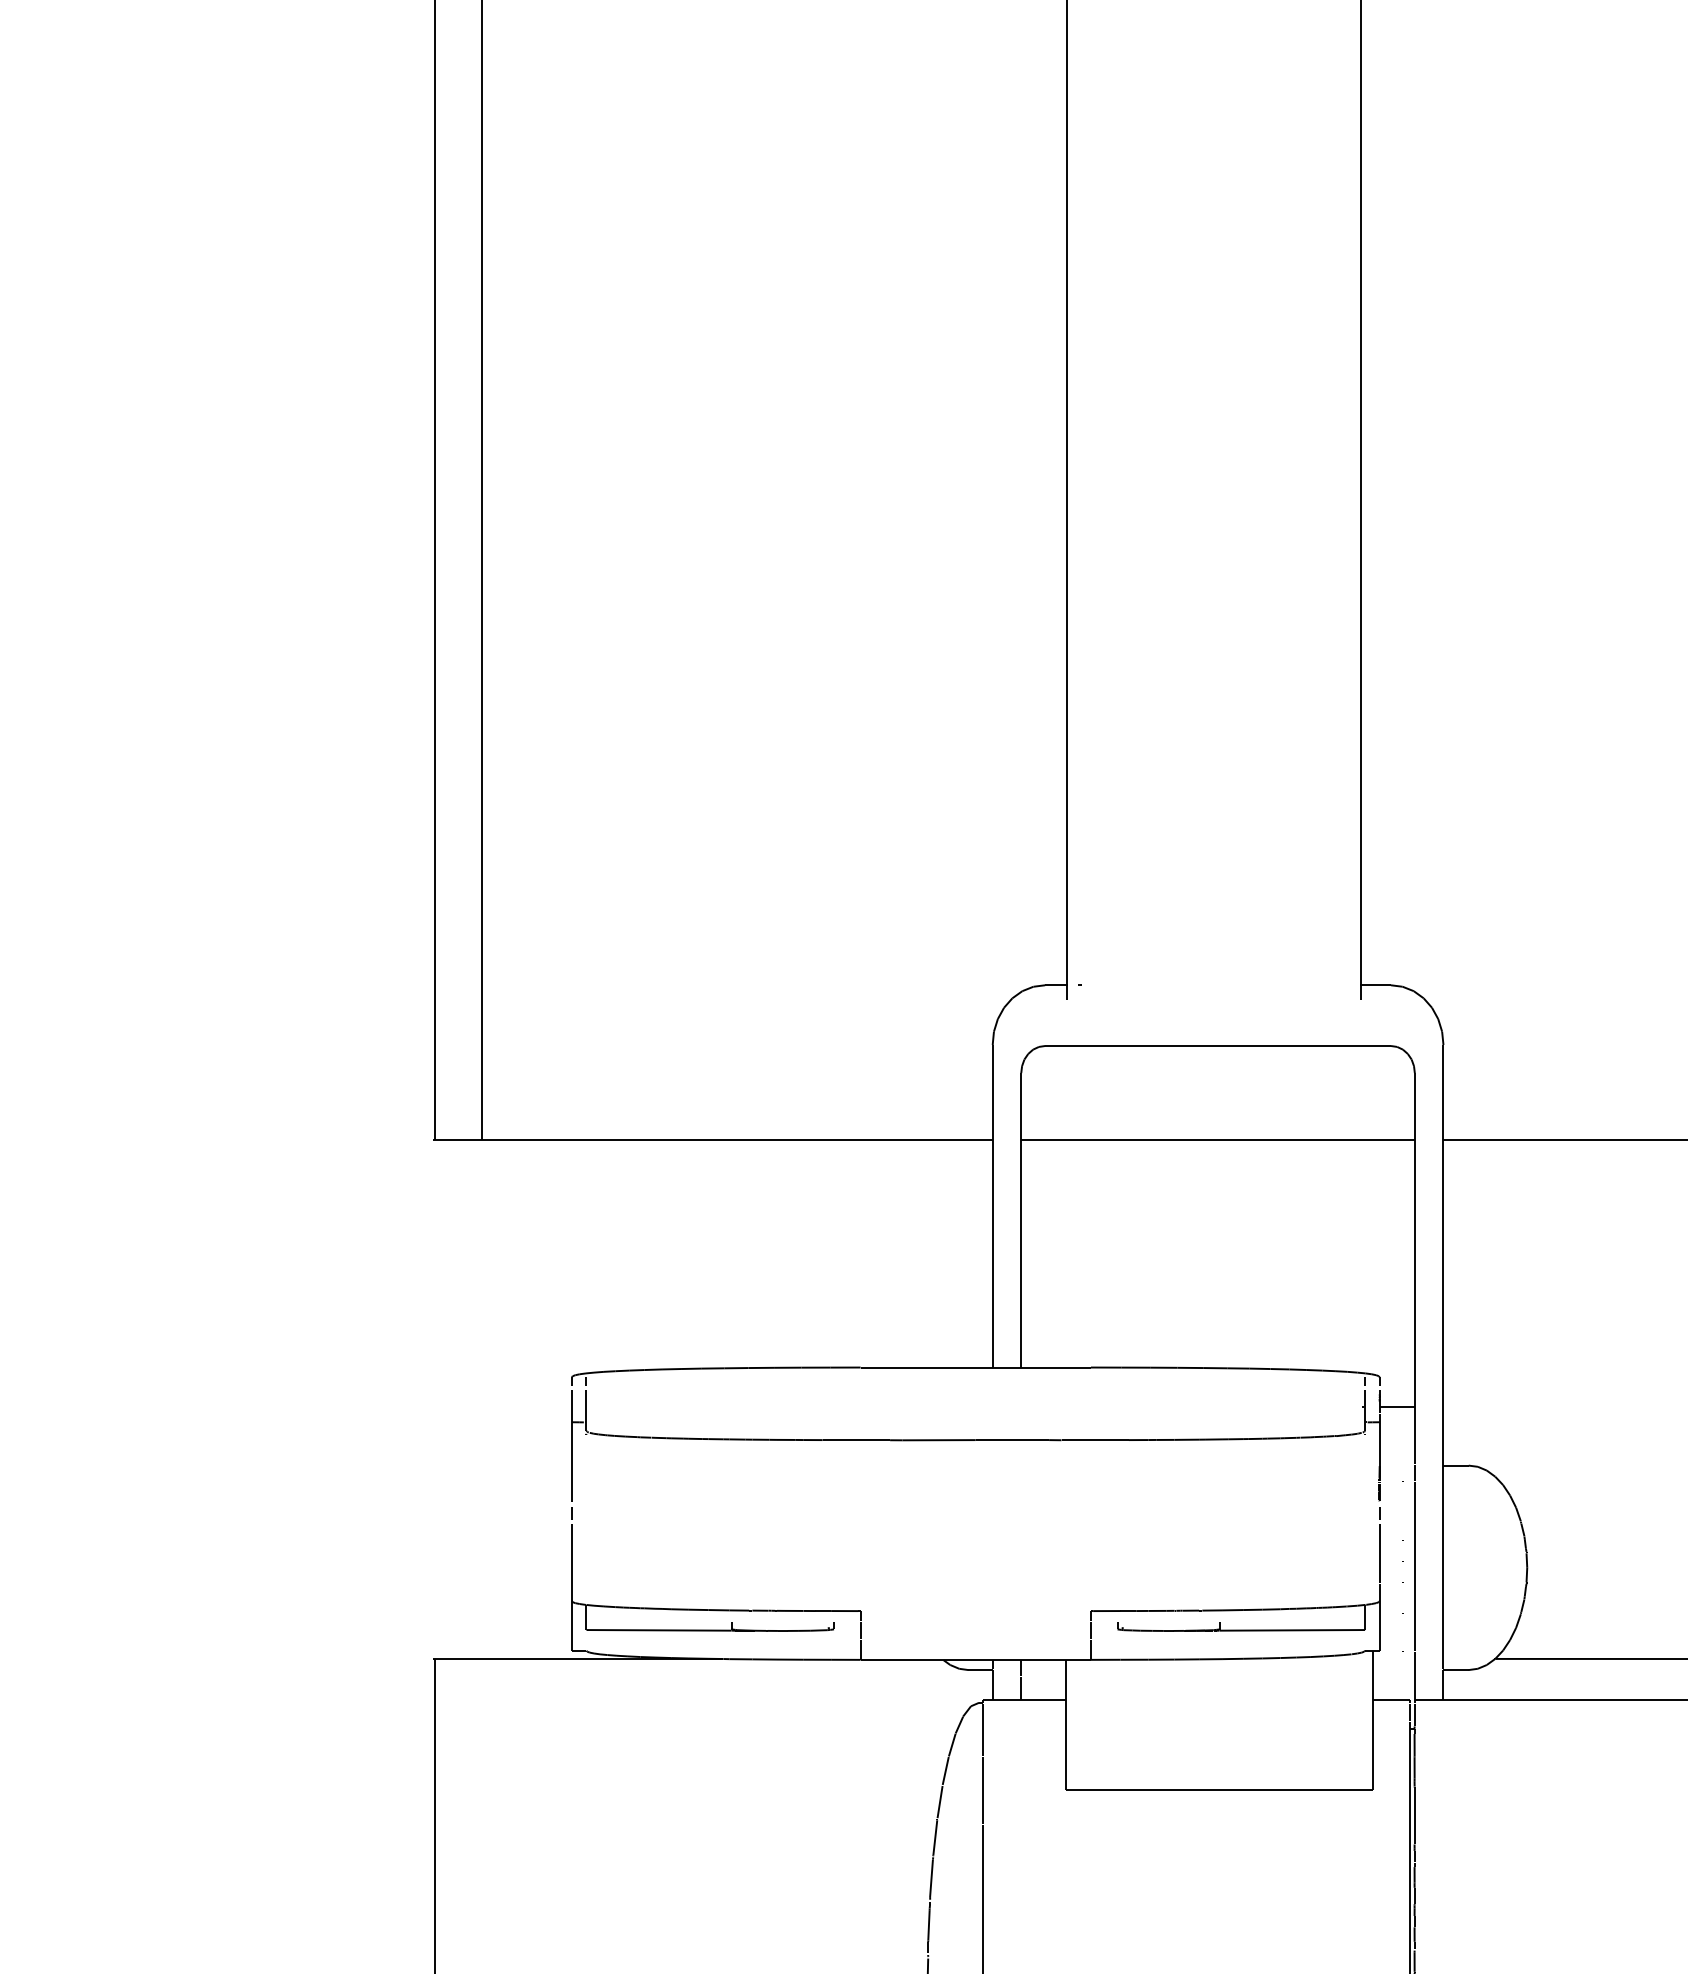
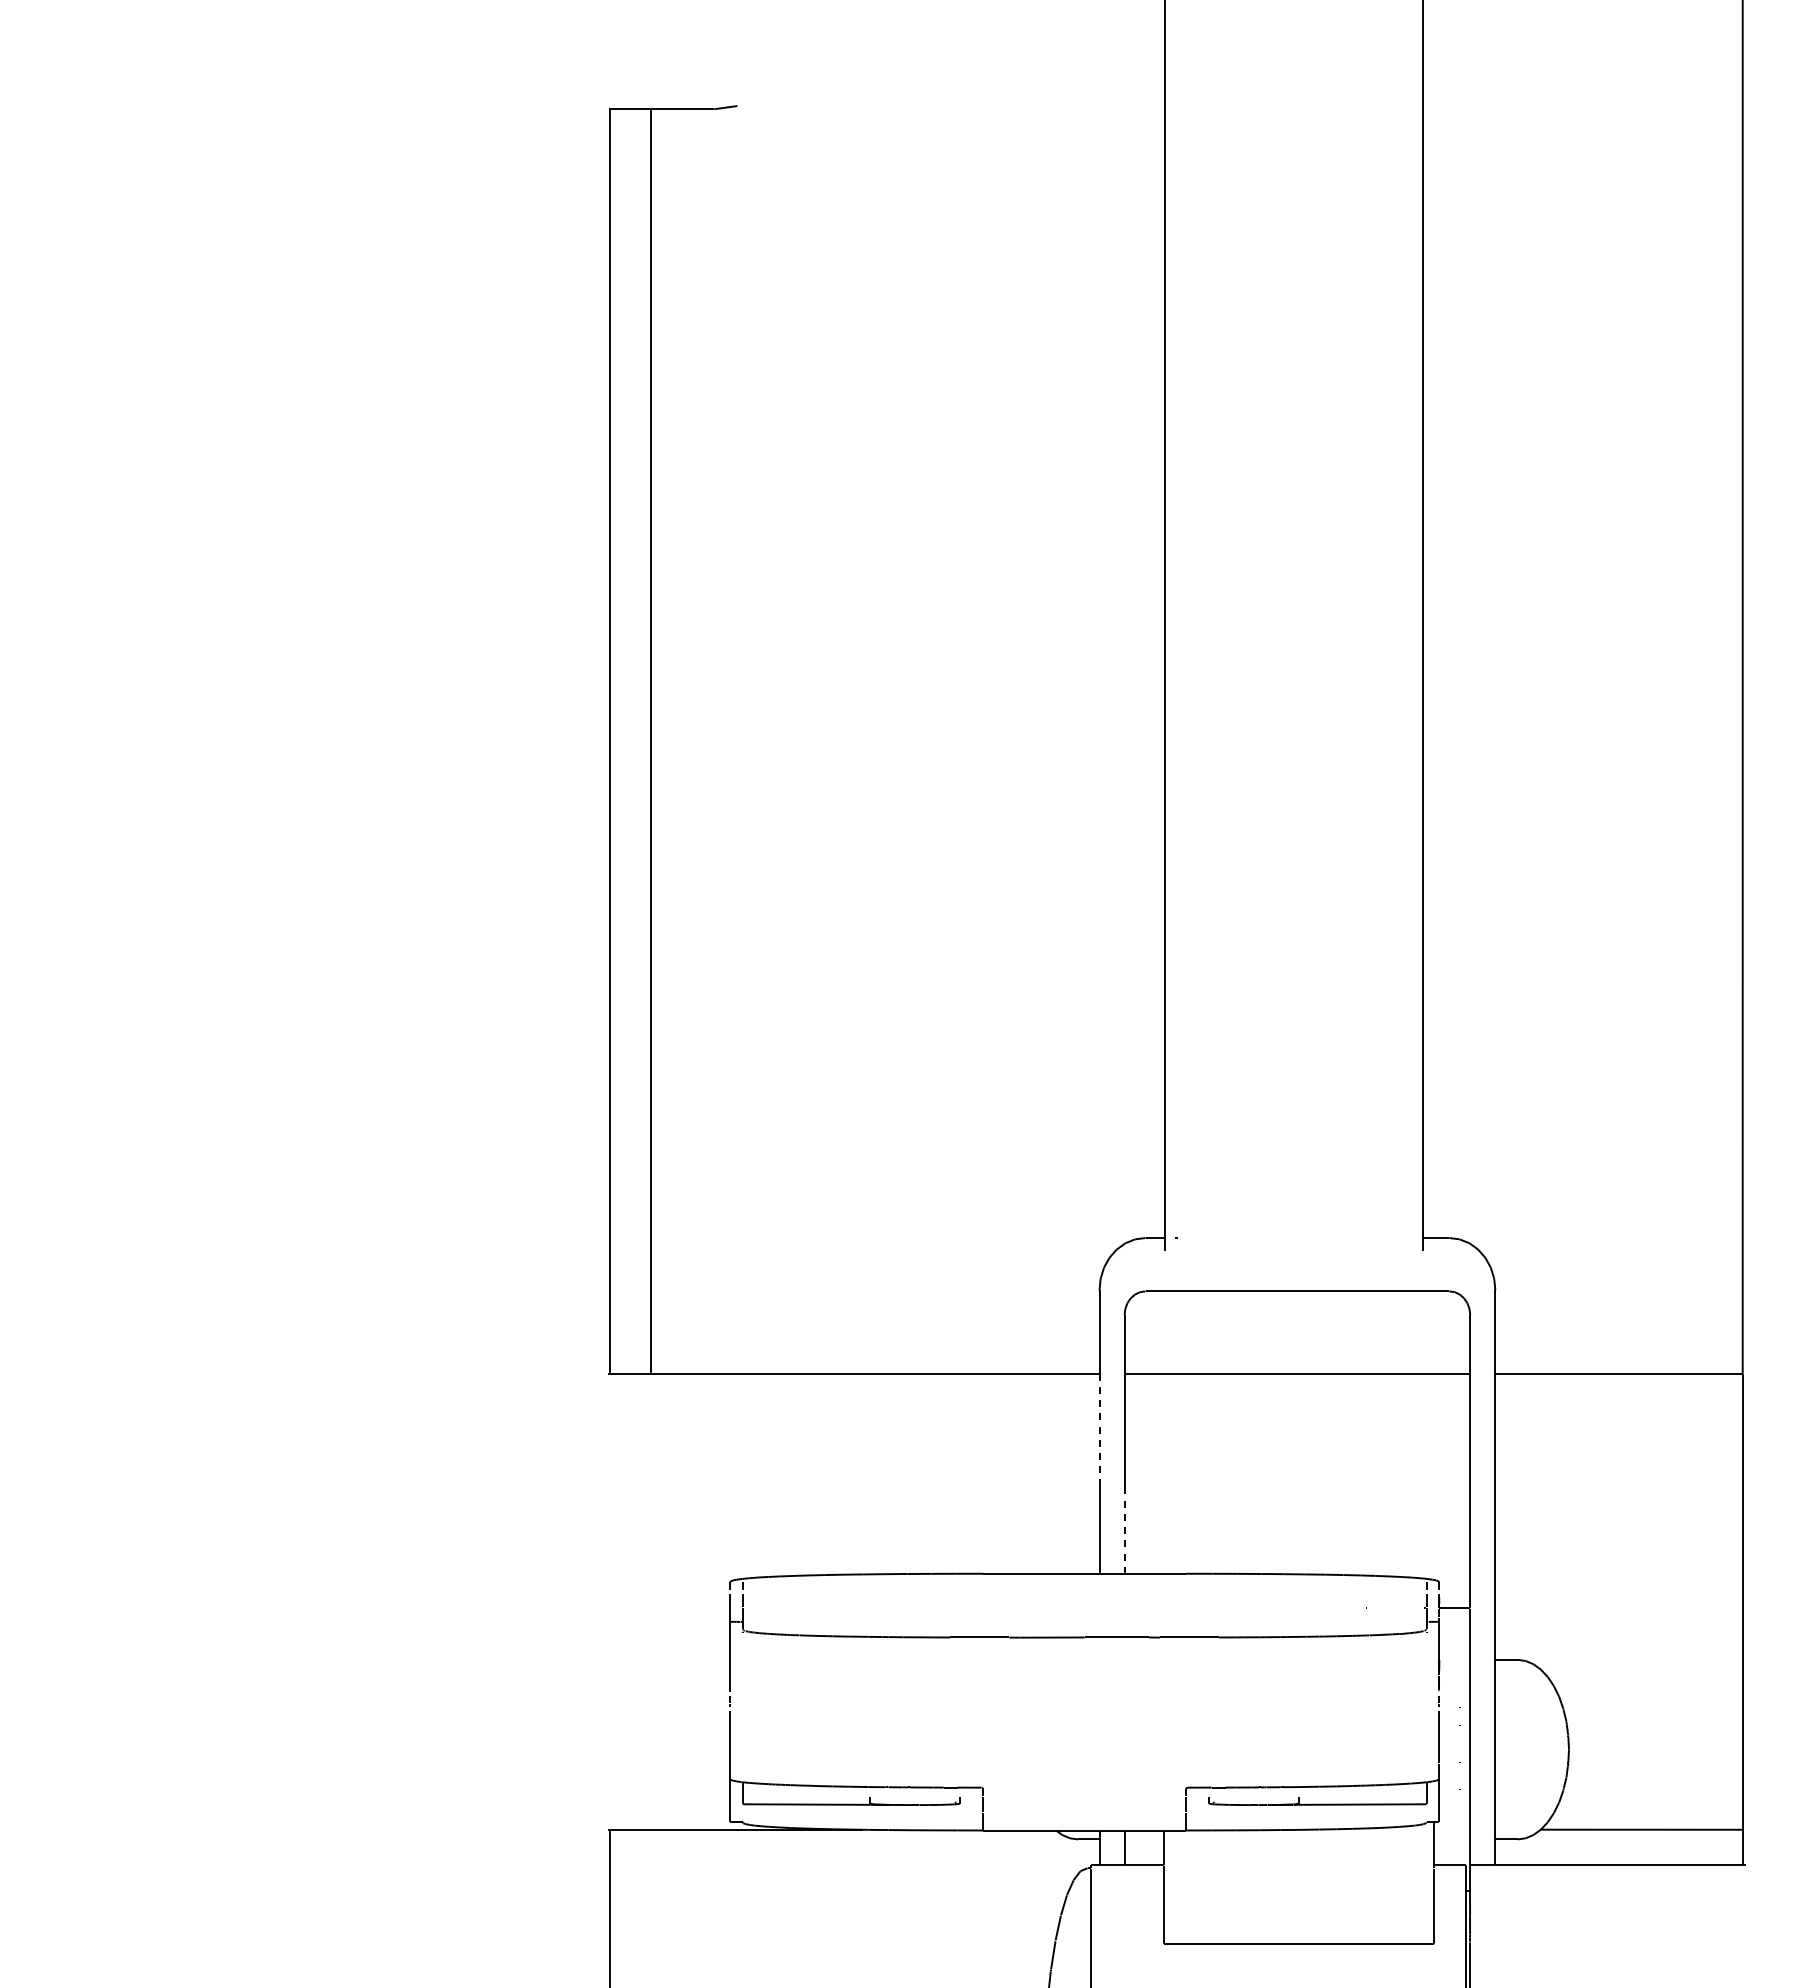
line: (992, 1203) -> (1099, 1429), solid -> dashed
line: (1021, 1319) -> (1124, 1531), solid -> dashed

